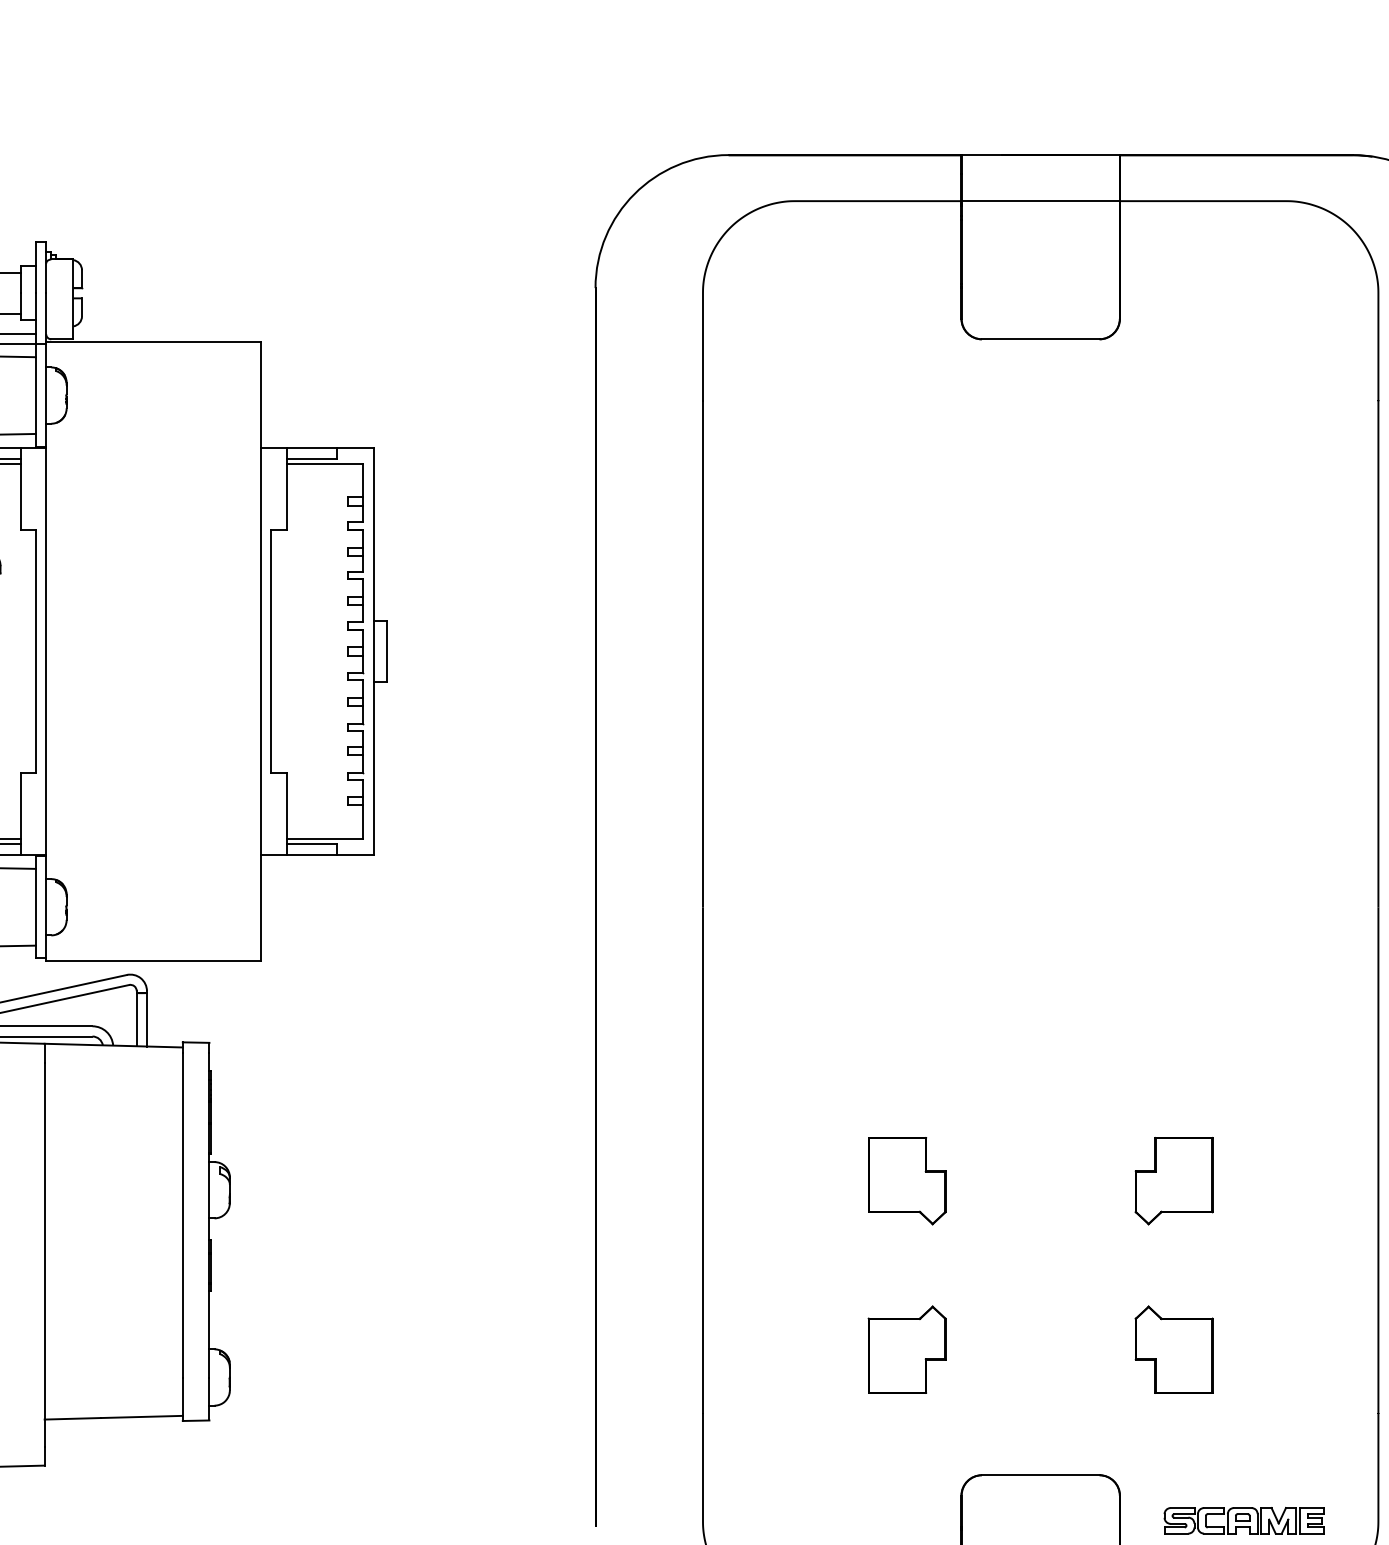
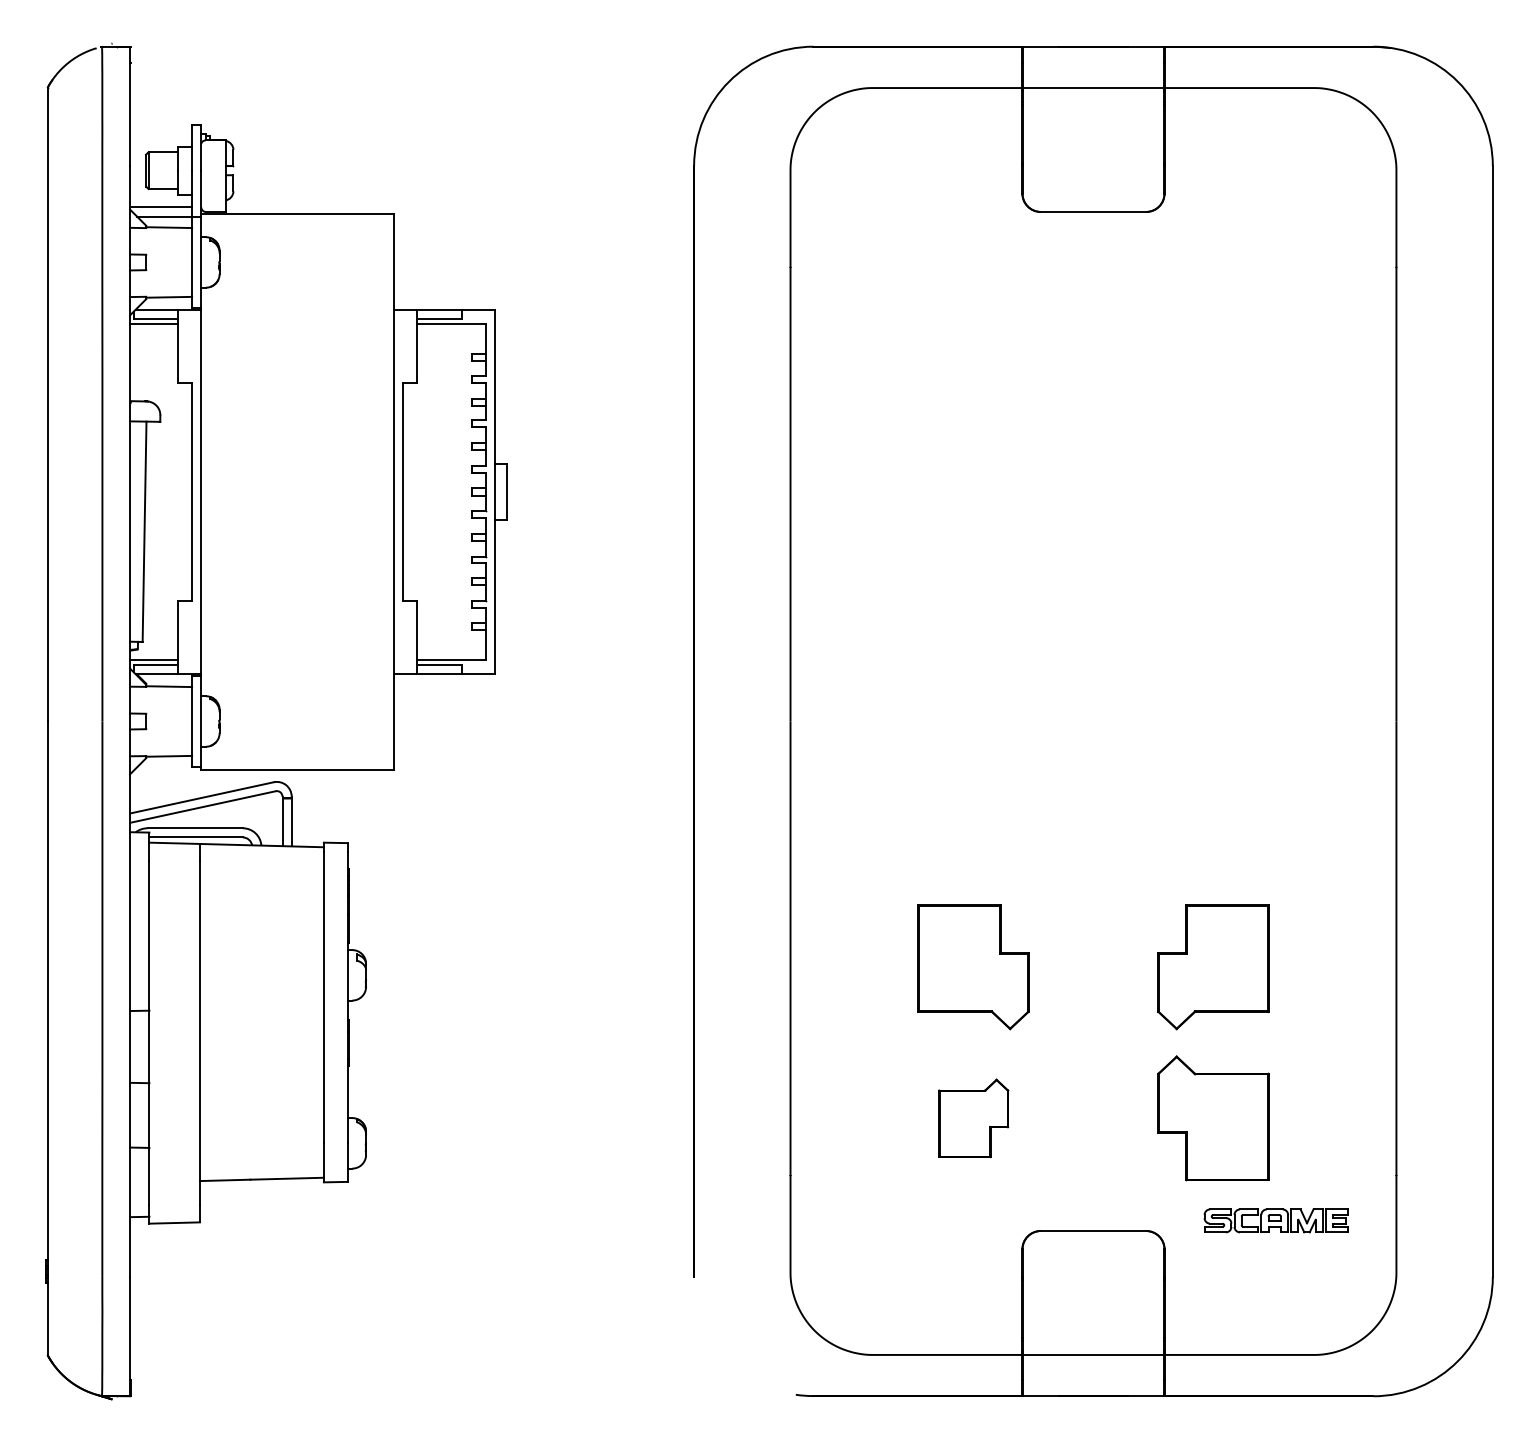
part: (906, 1180) -> (973, 966), size x1.6
part: (1173, 1180) -> (1212, 966), size x1.6
part: (1173, 1349) -> (1212, 1118), size x1.6
part: (1243, 1520) -> (1275, 1220), moved

